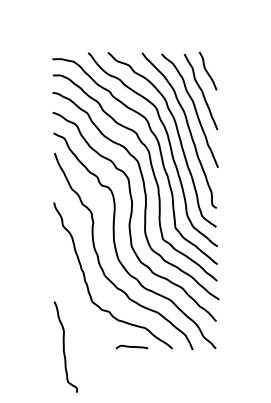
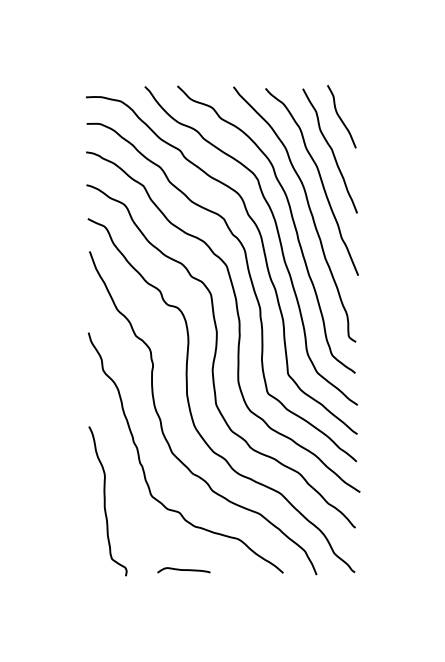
curve: (64, 346) -> (105, 500), moved
curve: (131, 346) -> (183, 569), moved

